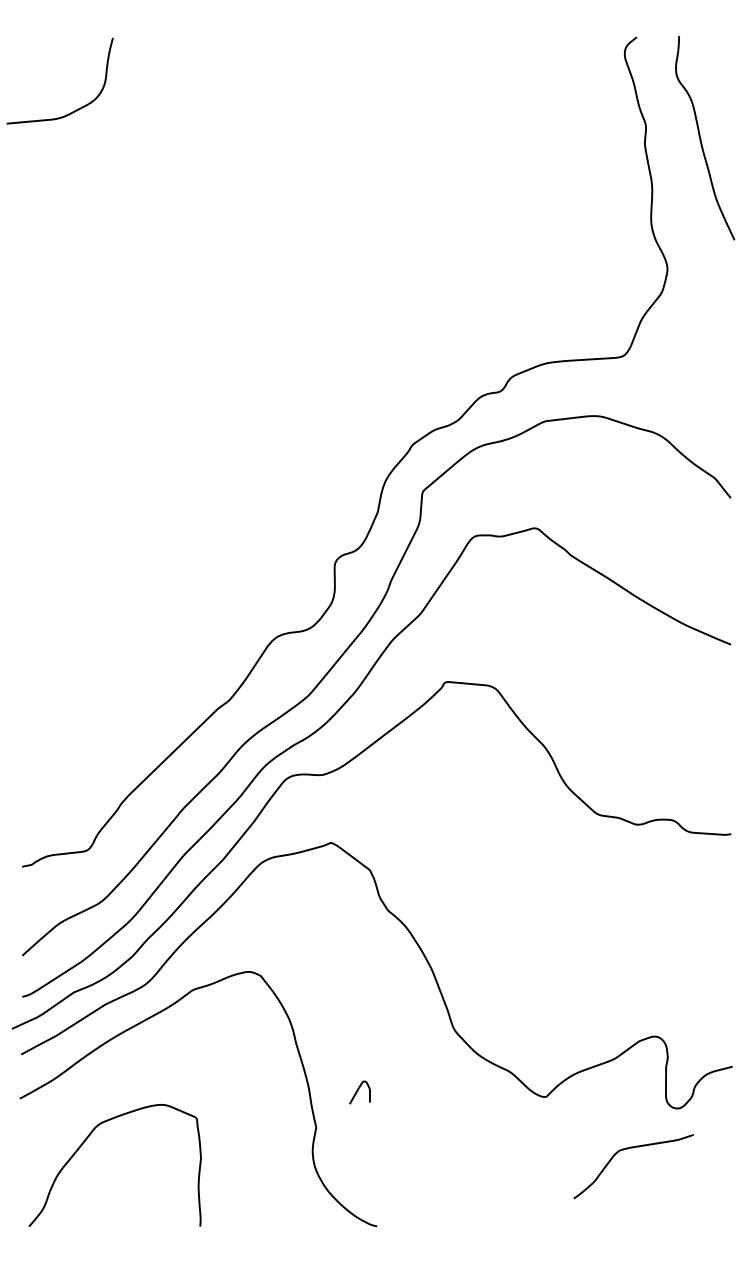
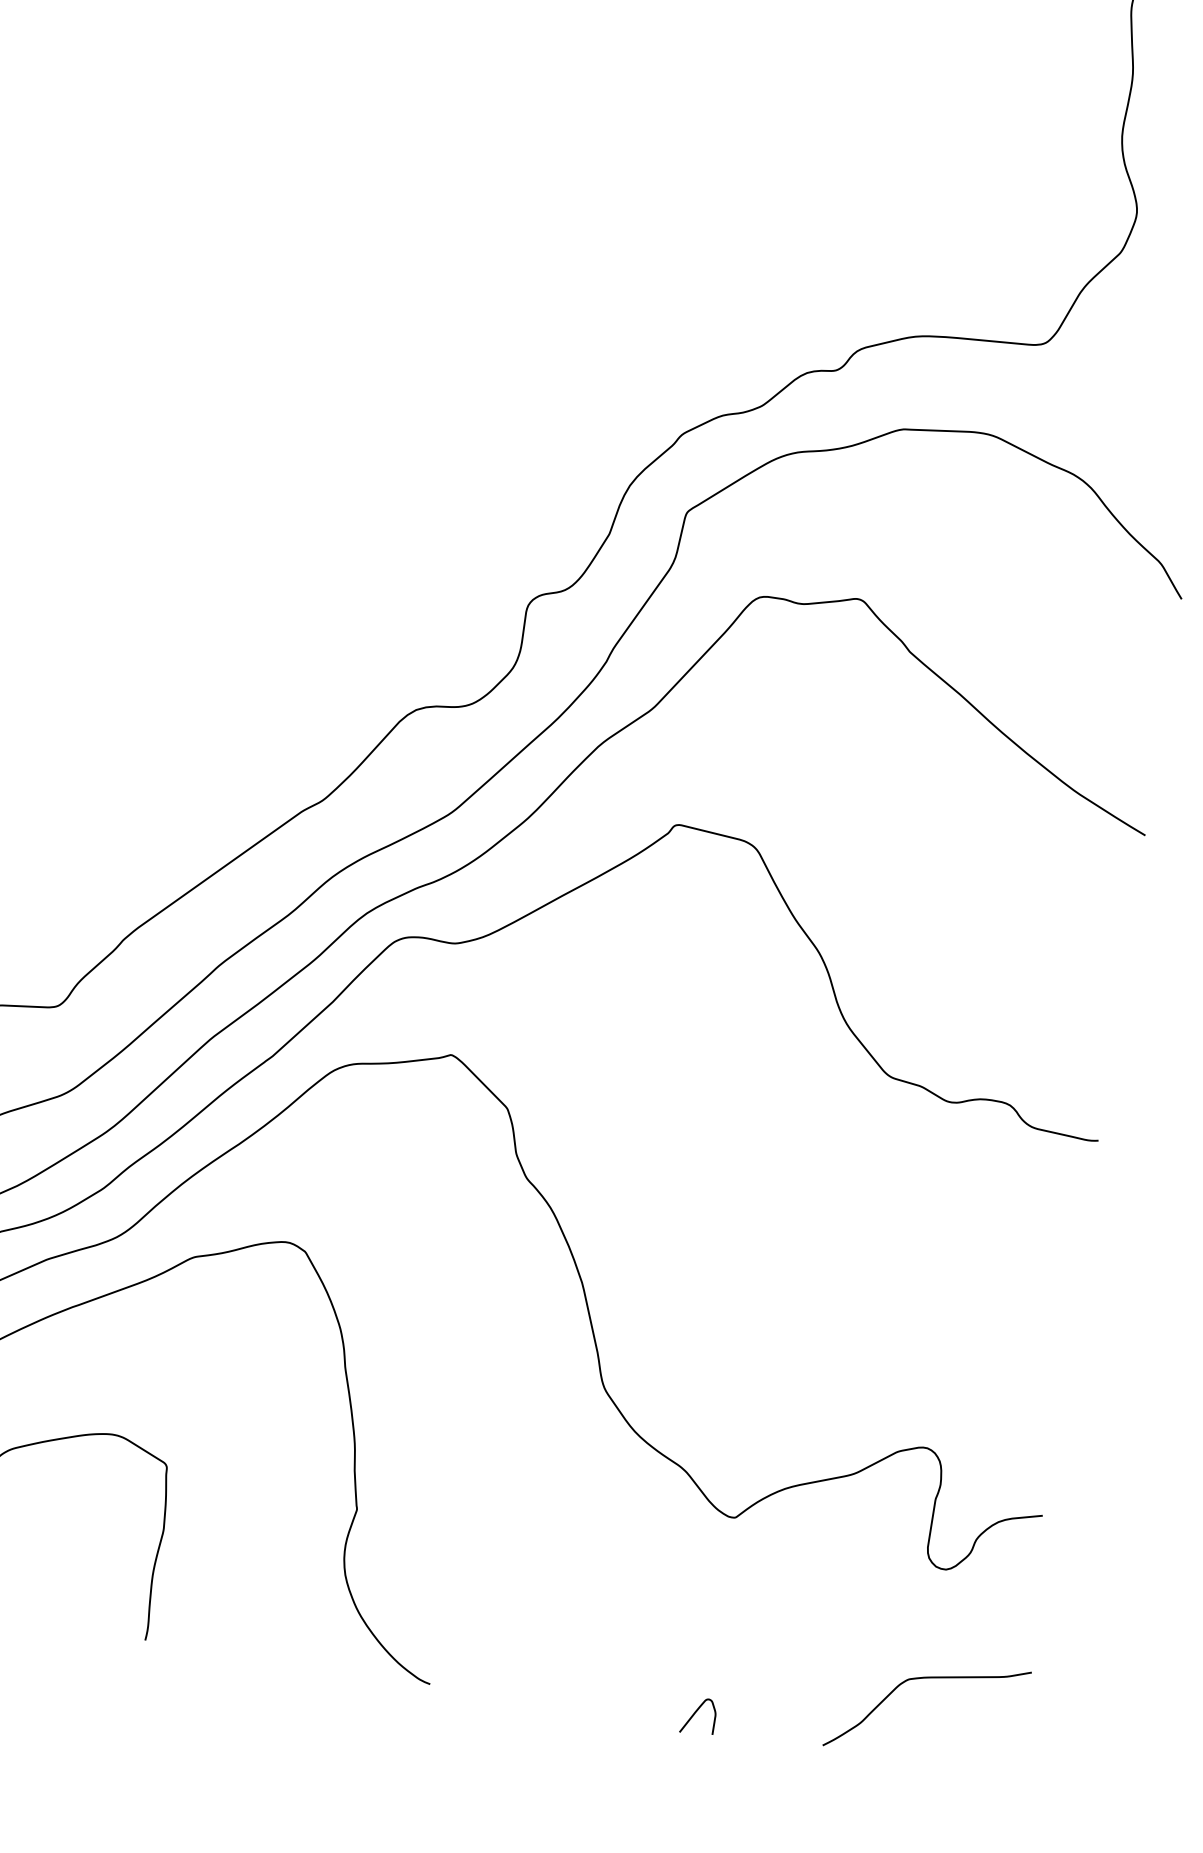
curve: (357, 1092) -> (694, 1715), moved
curve: (628, 1149) -> (923, 1679), moved

